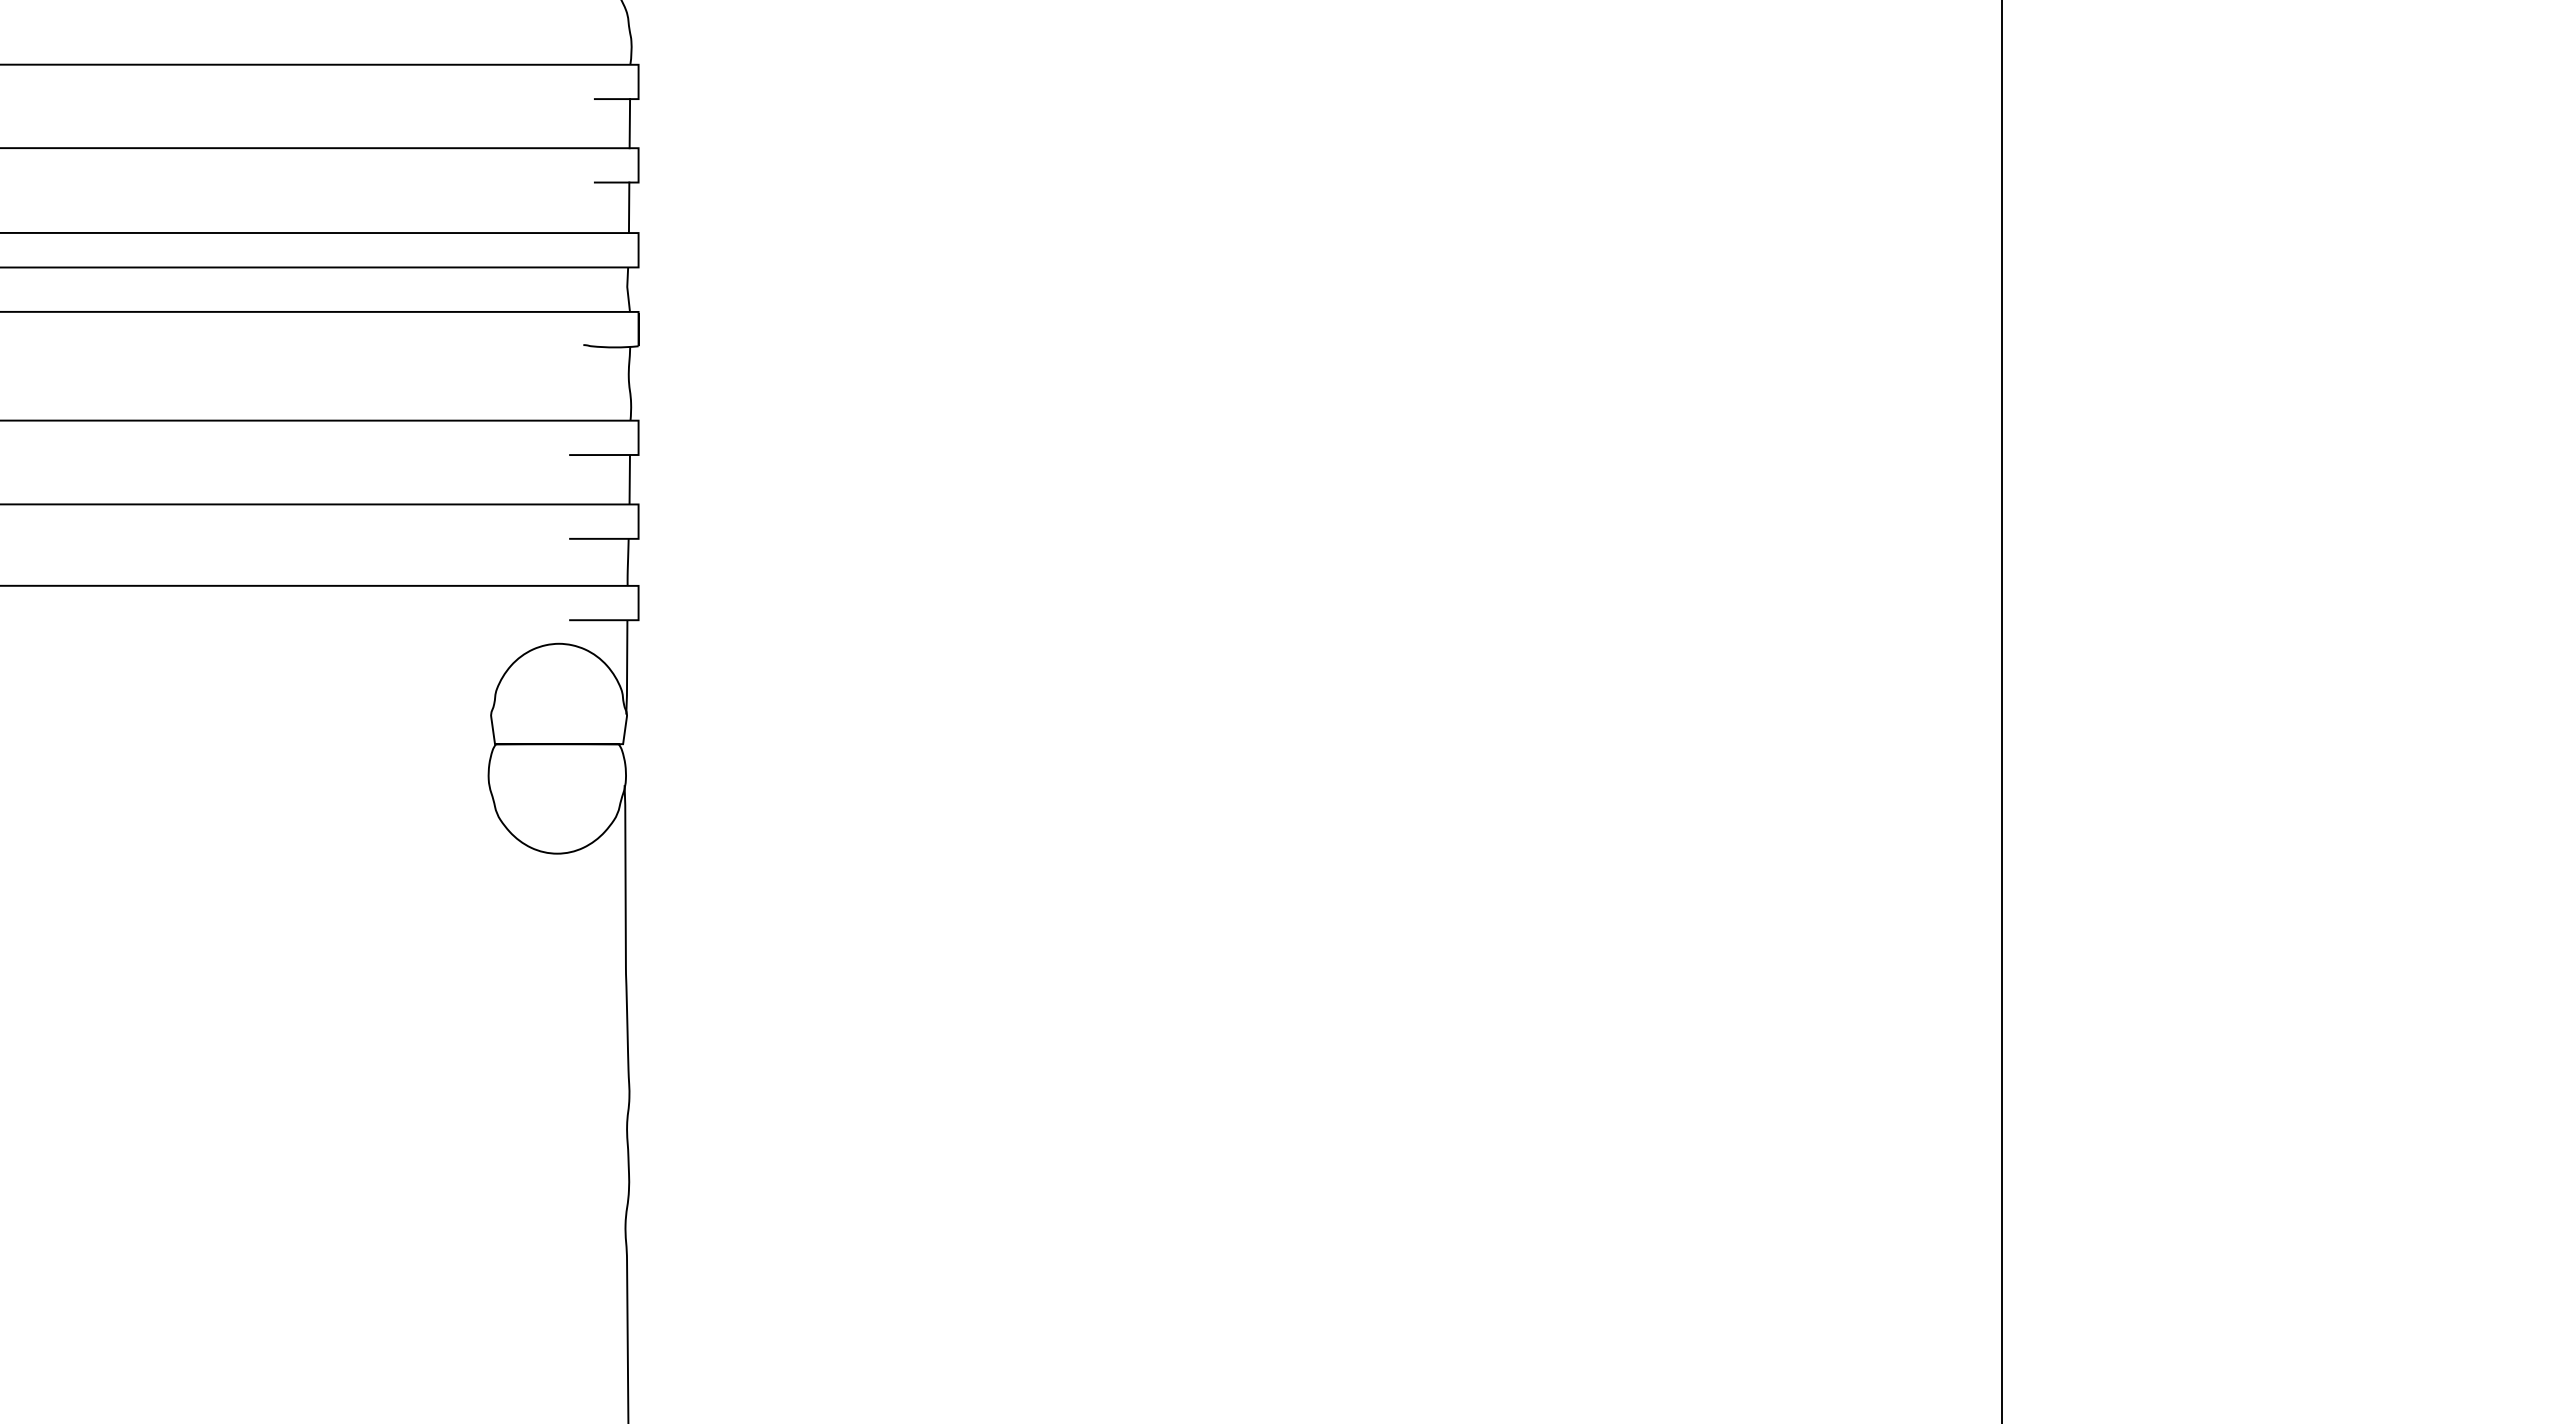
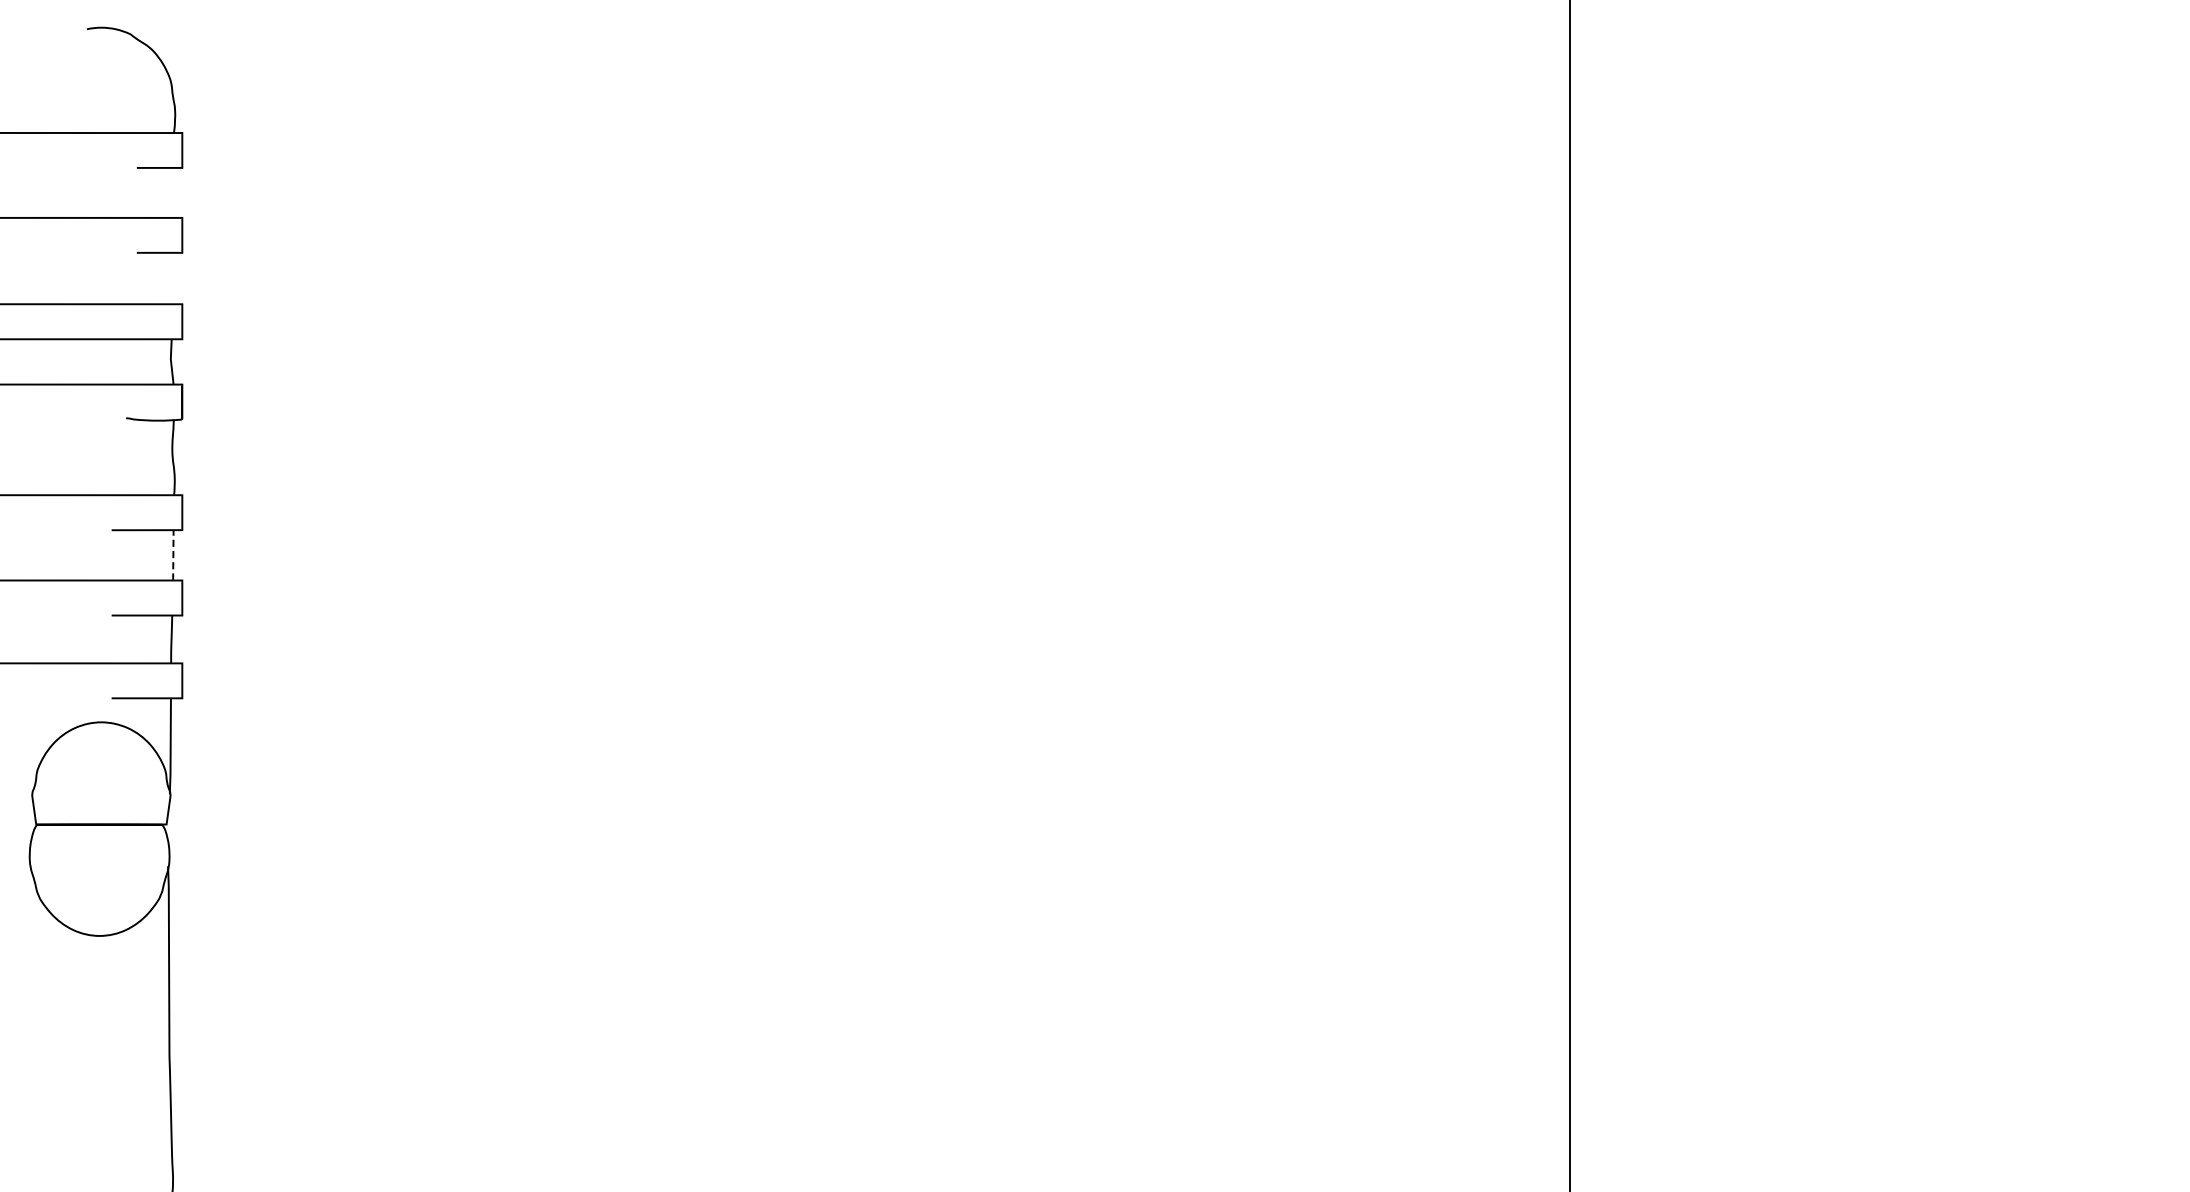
line: (629, 123) -> (173, 192), removed
line: (628, 207) -> (172, 278), removed
line: (629, 479) -> (173, 555), solid -> dashed

